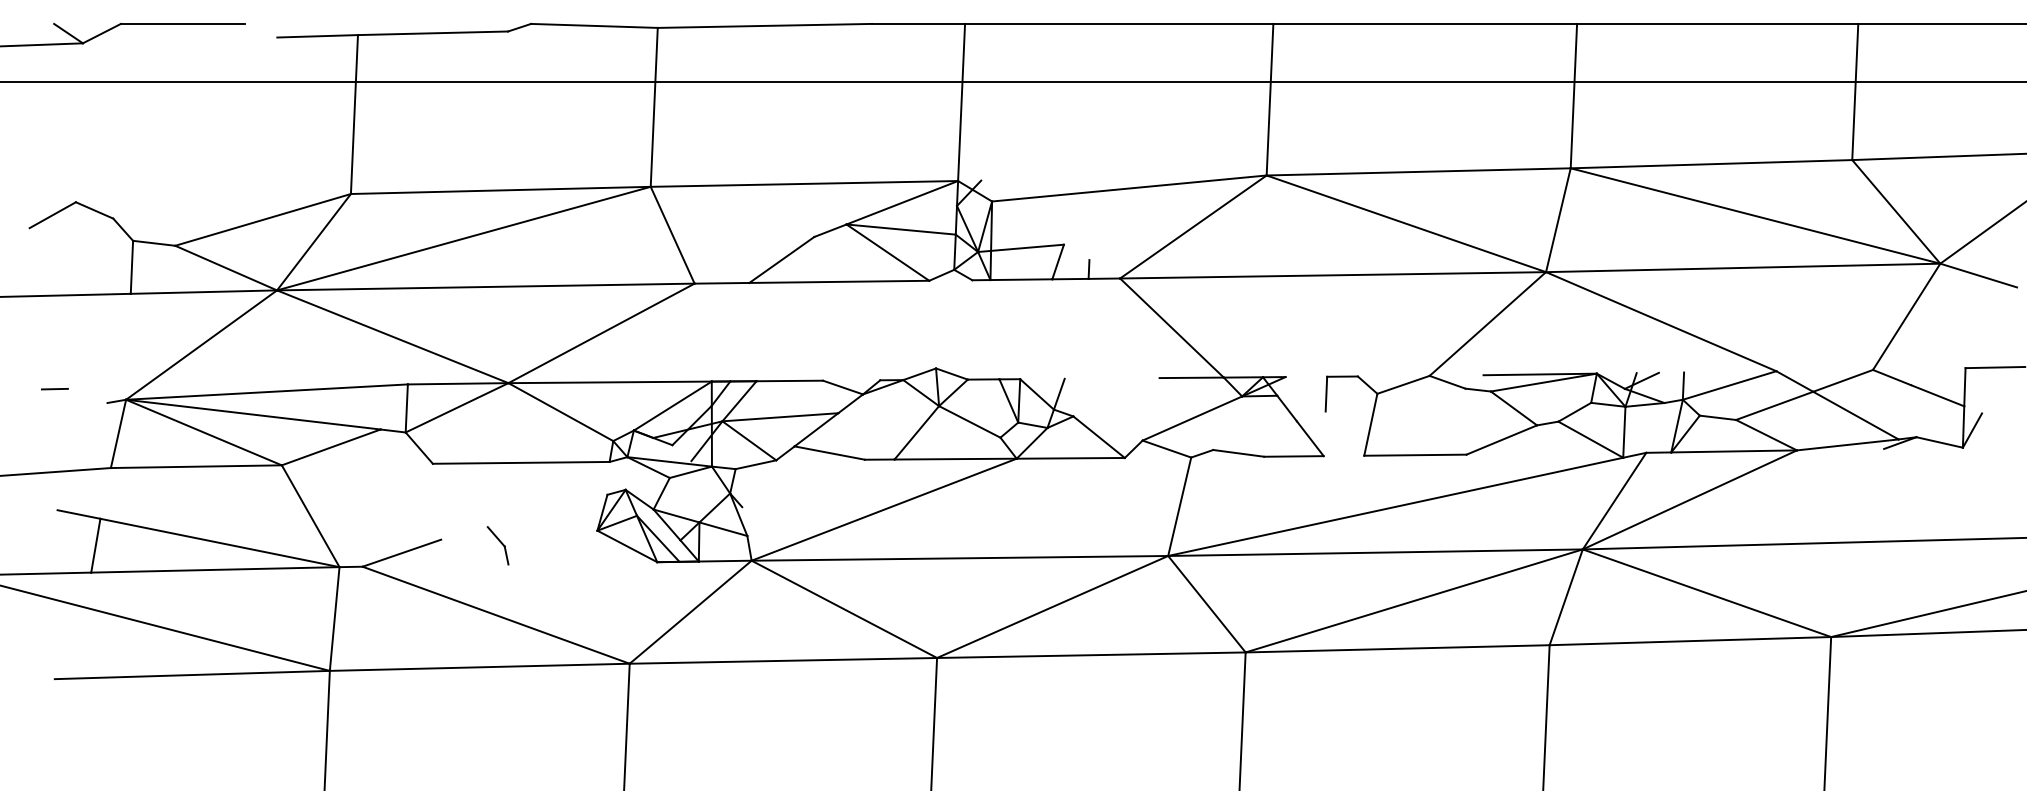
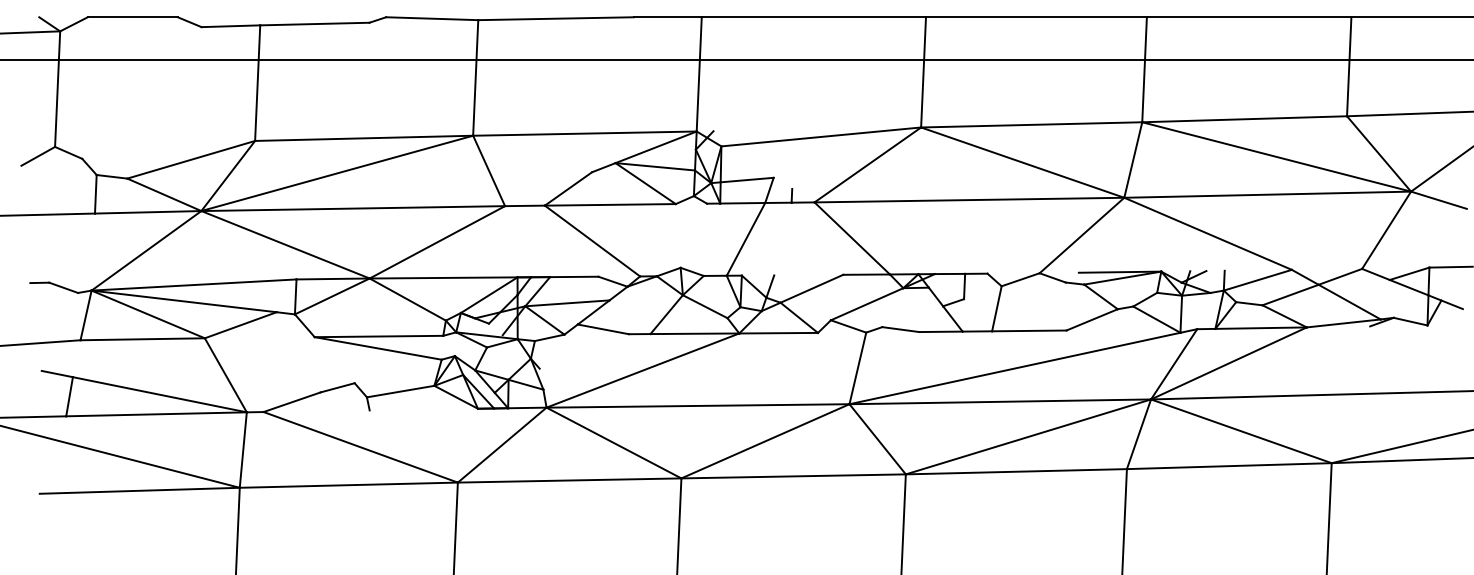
line: (260, 30) -> (189, 22), added
line: (78, 122) -> (56, 88), added
line: (1025, 329) -> (745, 239), added
line: (814, 331) -> (592, 240), added
line: (1306, 376) -> (950, 273), added
line: (1938, 376) -> (1409, 273), added
line: (87, 395) -> (63, 287), added
line: (1116, 397) -> (811, 288), added
line: (1987, 415) -> (1445, 302), added
line: (1310, 416) -> (953, 302), added
line: (1343, 455) -> (977, 331), added
line: (519, 478) -> (377, 347), added
line: (464, 533) -> (337, 387), added
line: (550, 538) -> (400, 391), added

